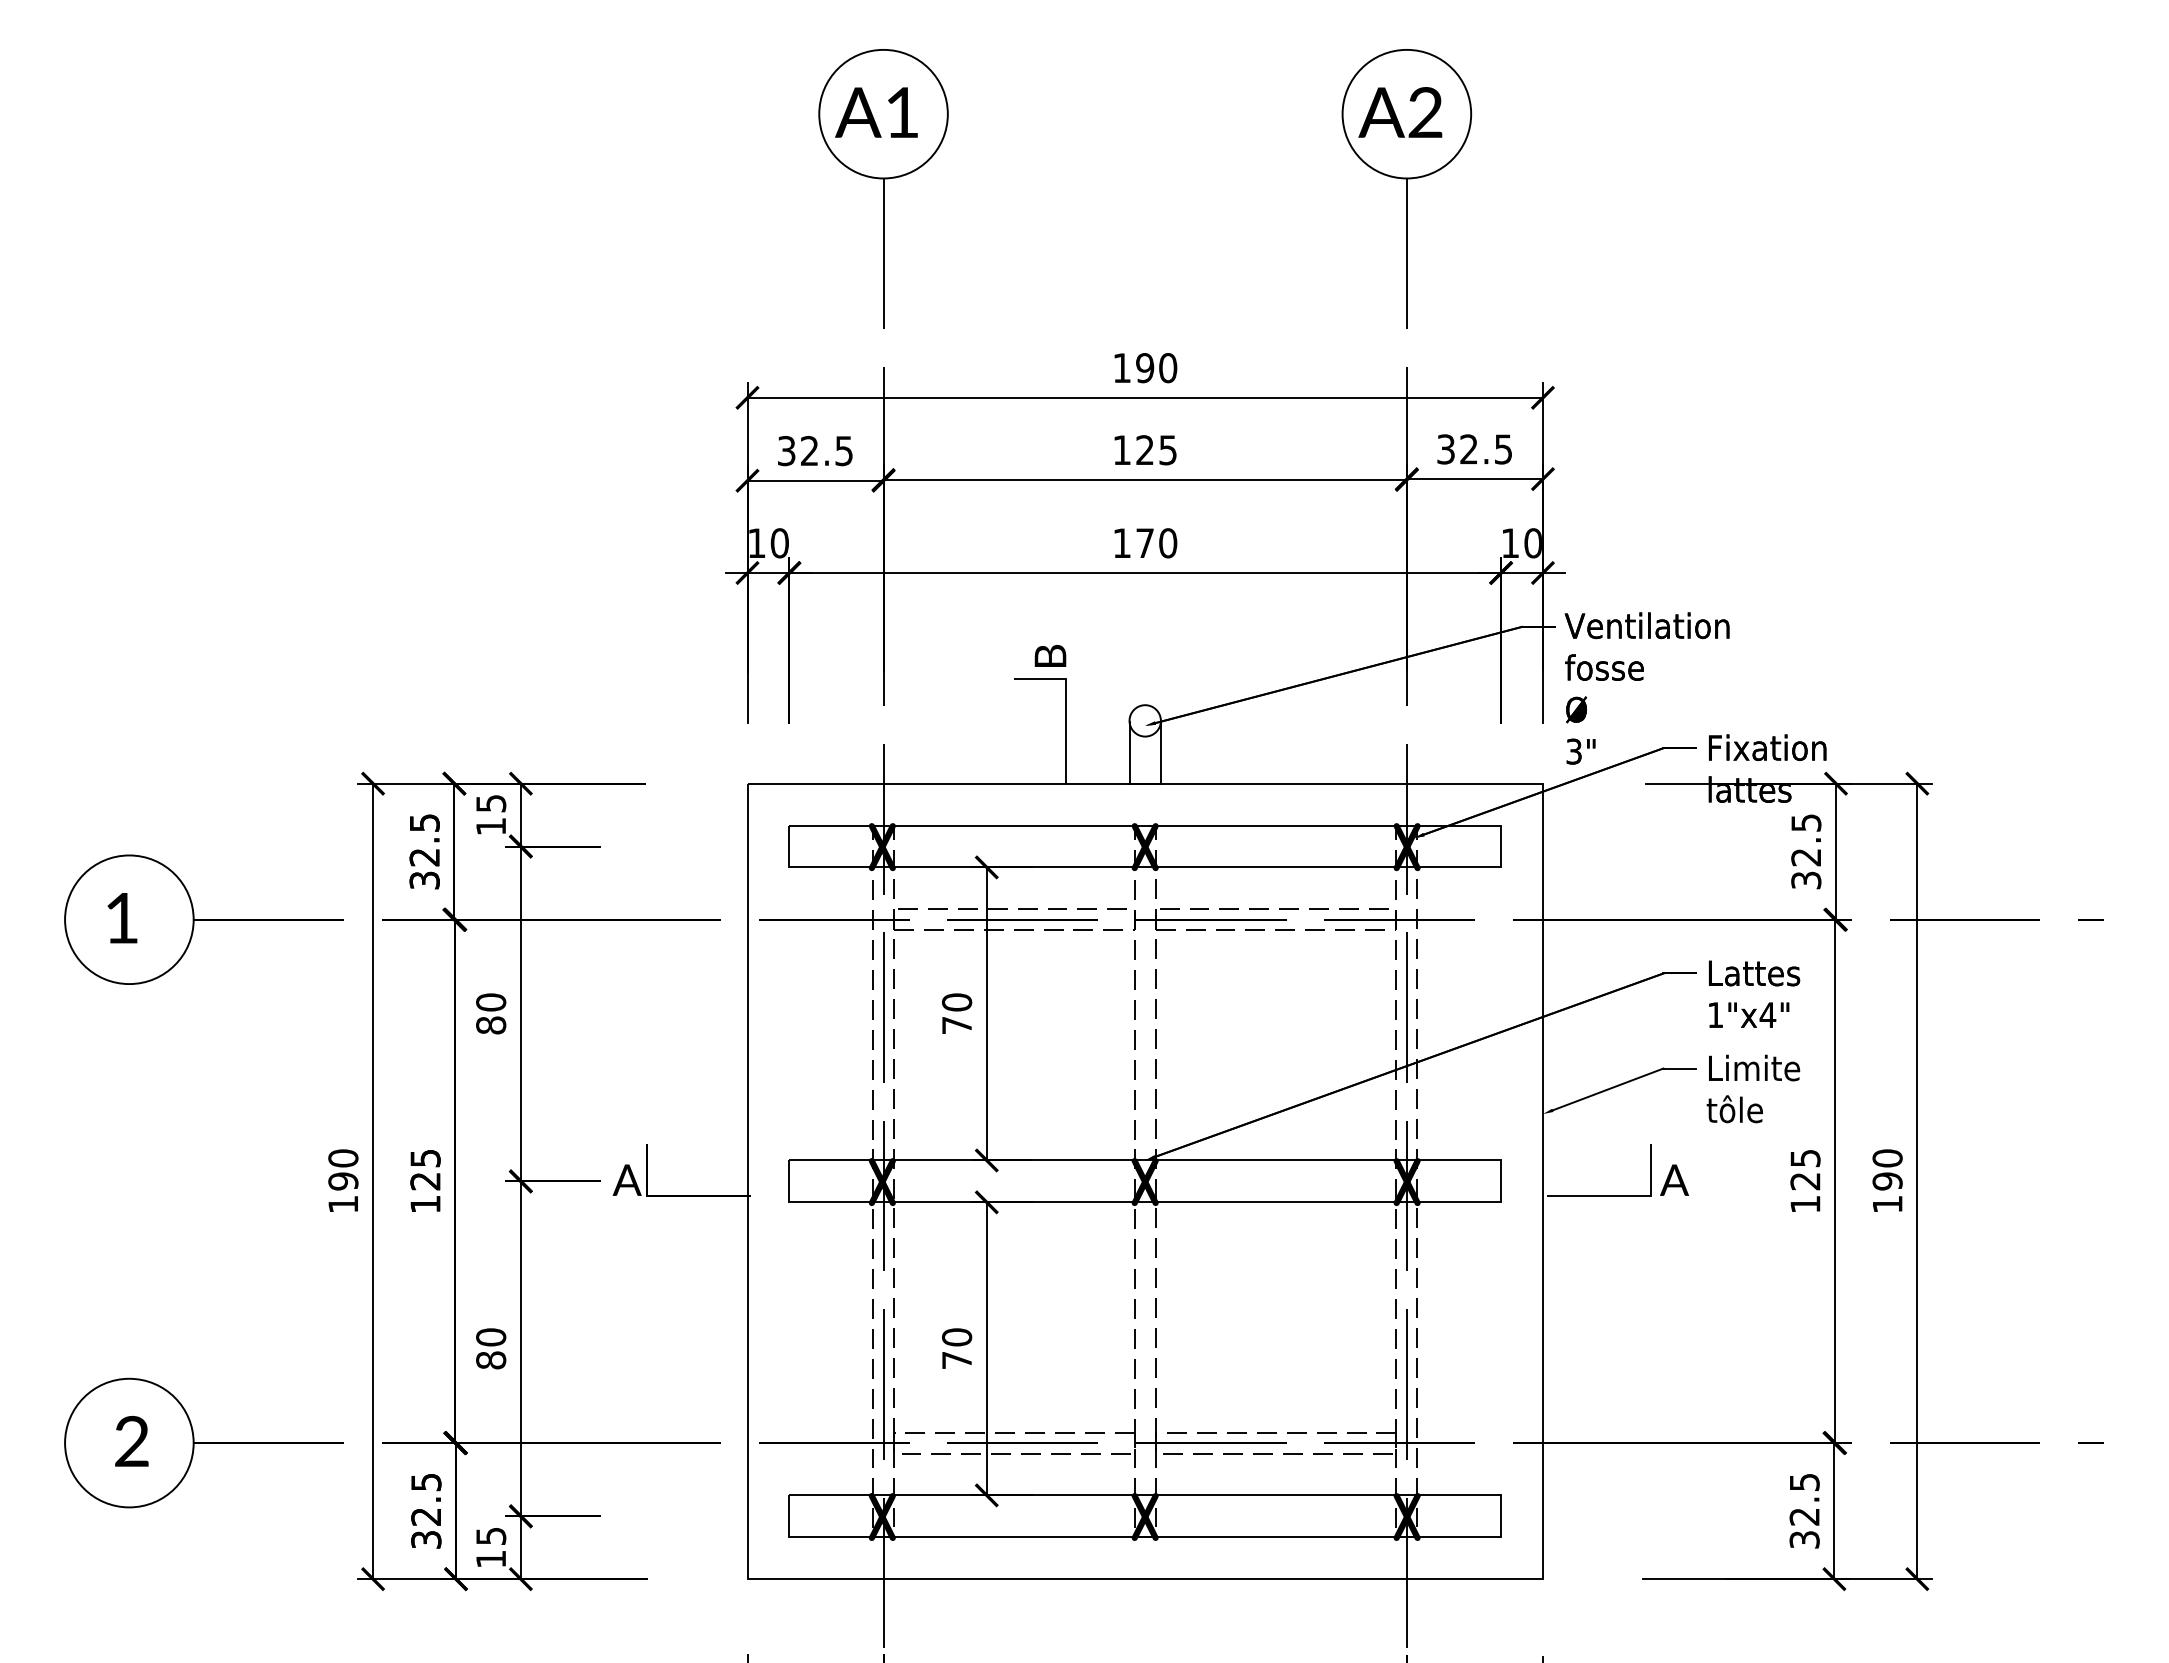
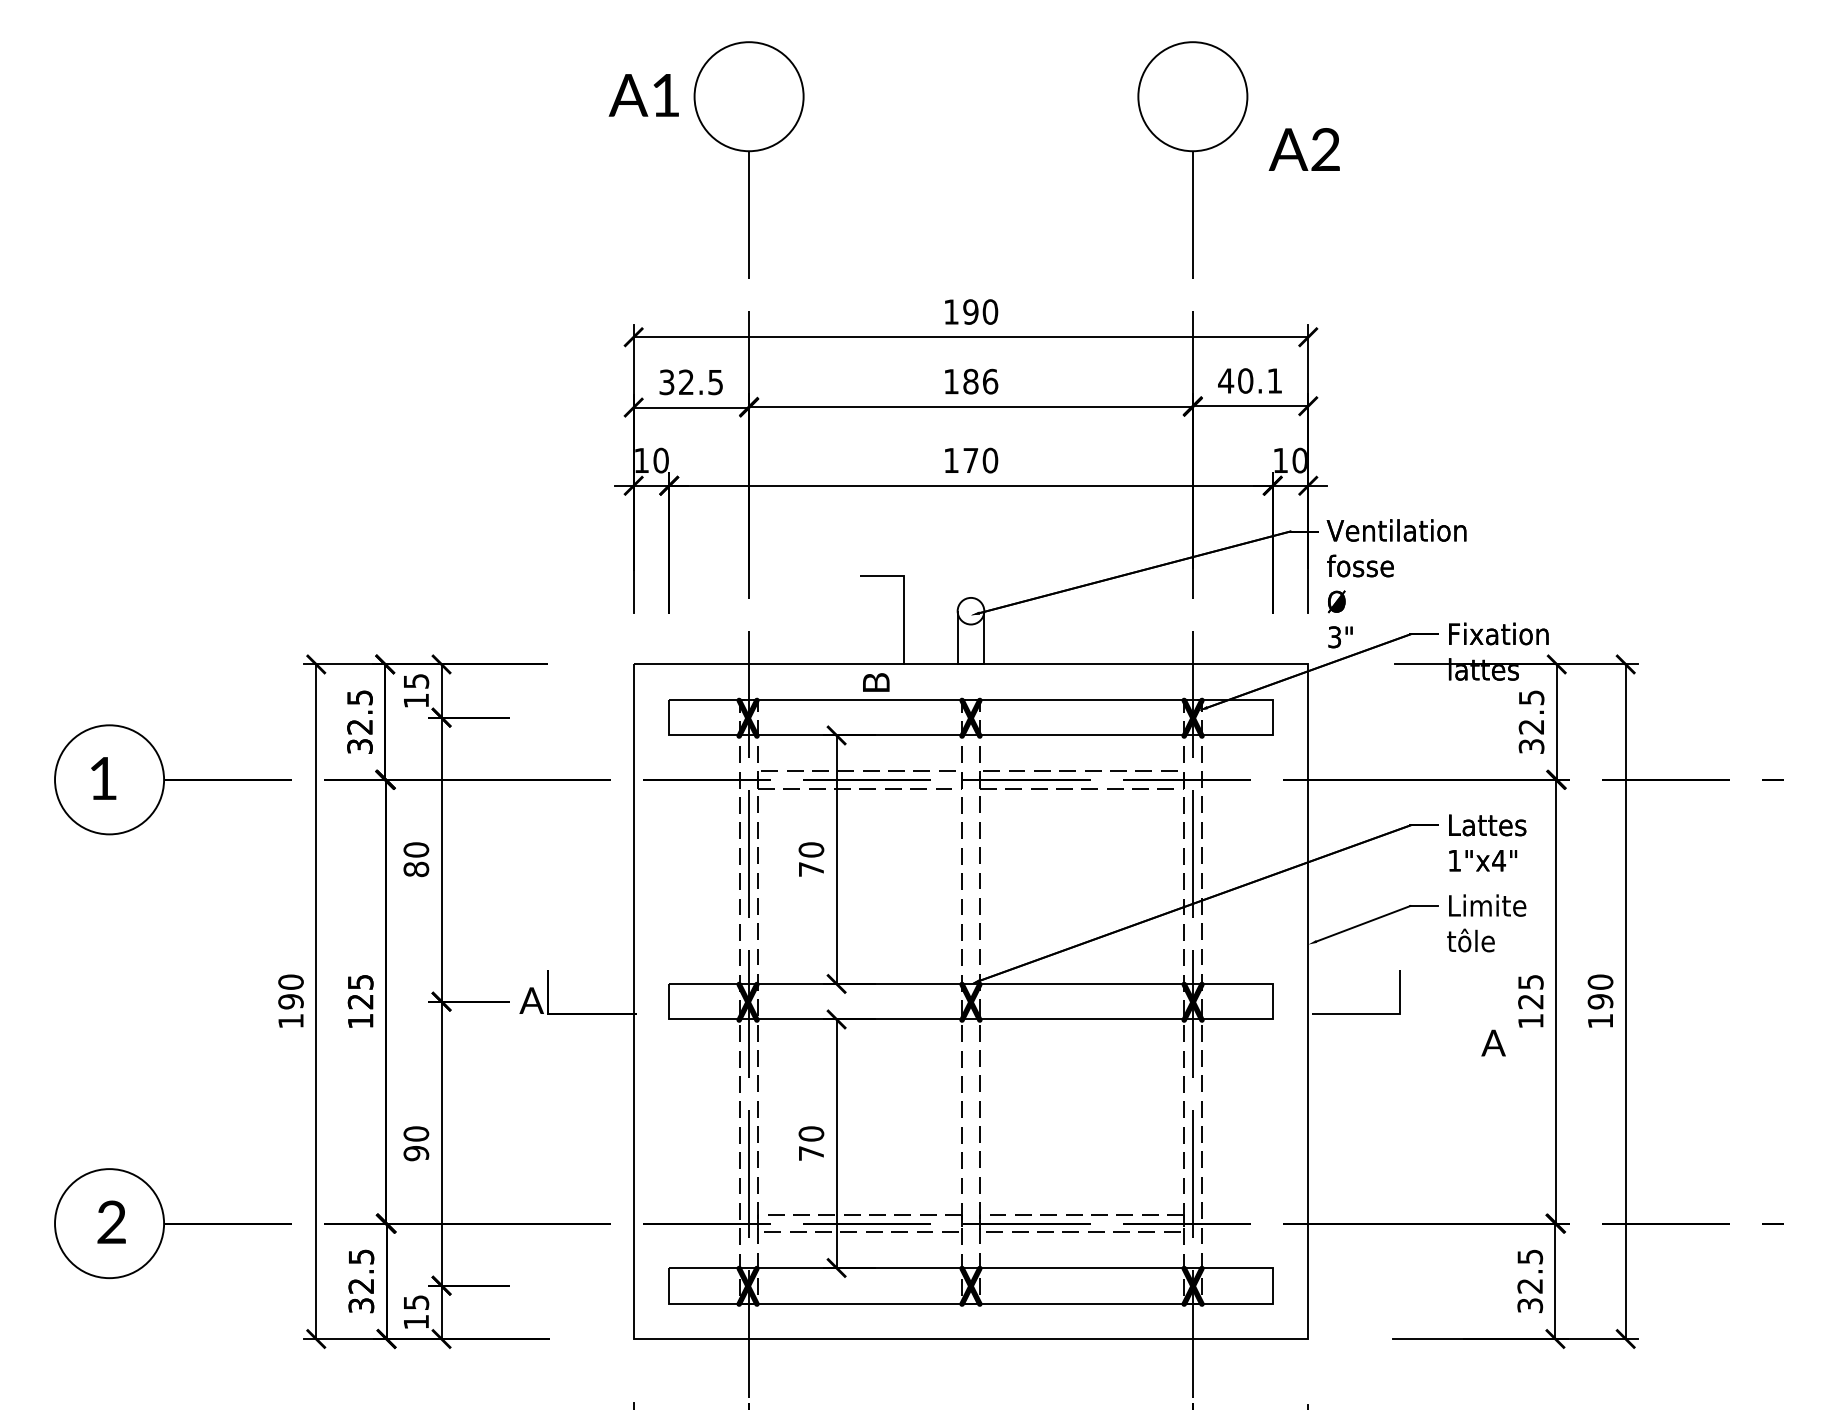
text: (876, 112) -> (643, 95), moved
text: (1400, 112) -> (1304, 149), moved
text: (1473, 449) -> (1249, 381), 32.5 -> 40.1
text: (1156, 450) -> (980, 381), 125 -> 186
text: (1050, 655) -> (876, 682), moved
text: (1674, 1179) -> (1493, 1042), moved
text: (491, 1360) -> (416, 1153), 80 -> 90

